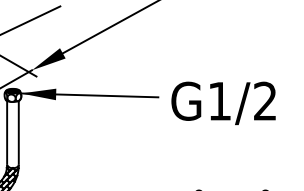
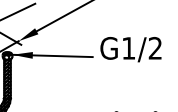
text: (222, 103) -> (130, 49), moved
hatch: (12, 133) -> (7, 78), added

